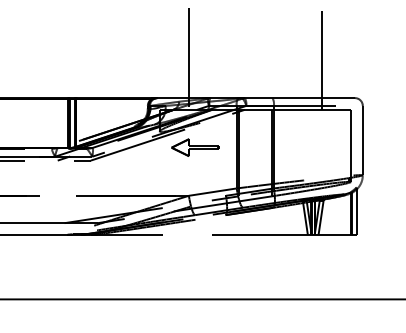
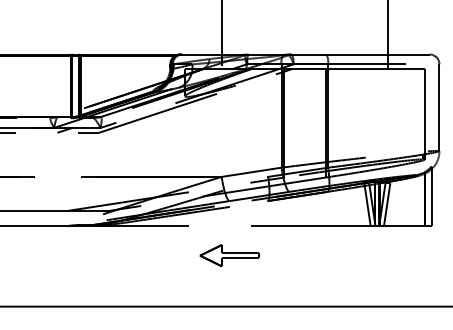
part: (195, 147) -> (229, 255), moved

